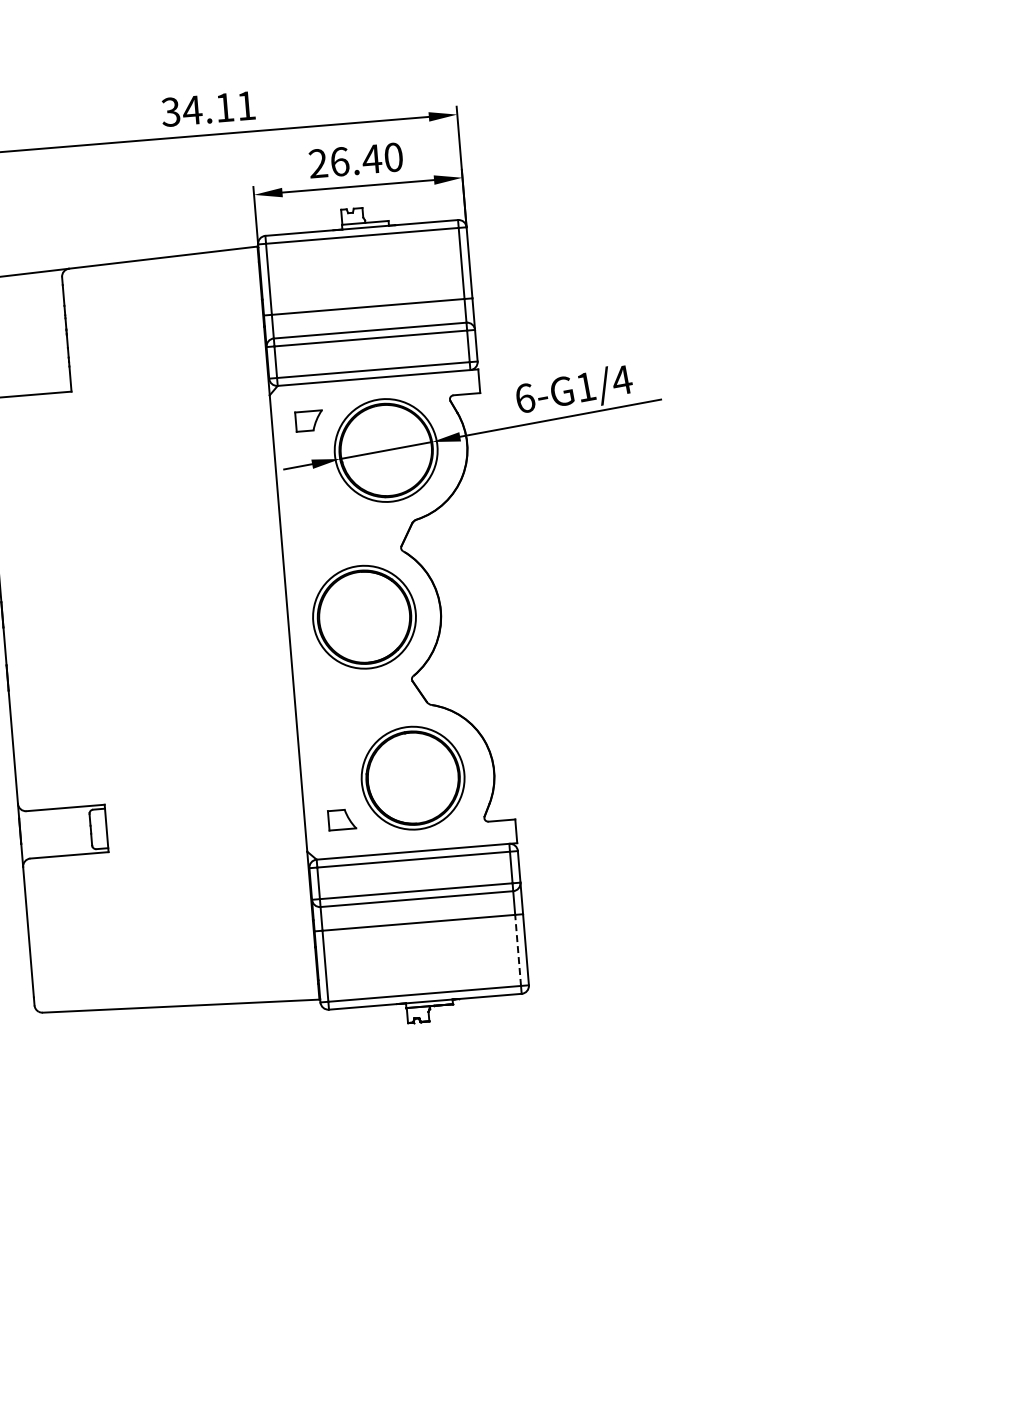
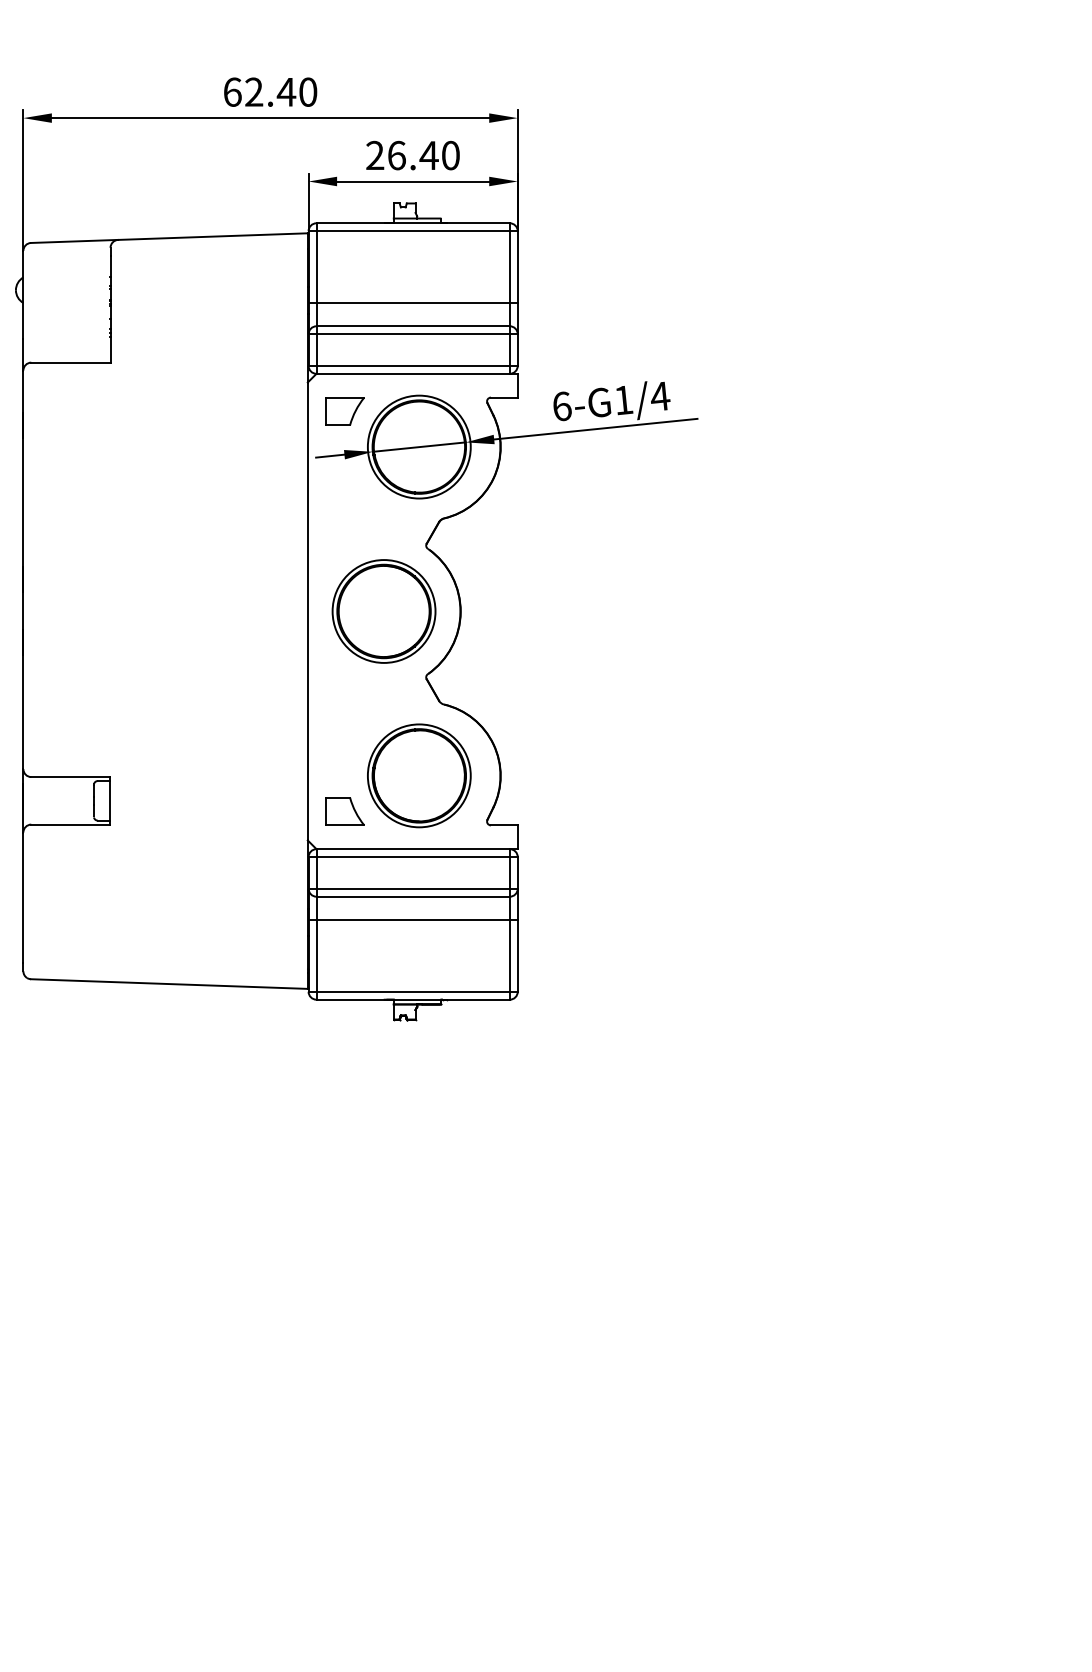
text: (208, 108) -> (270, 91), 34.11 -> 62.40
part: (308, 421) -> (344, 411), size x1.43
part: (341, 819) -> (344, 811), size x1.43
line: (517, 950) -> (509, 956), dashed -> solid

